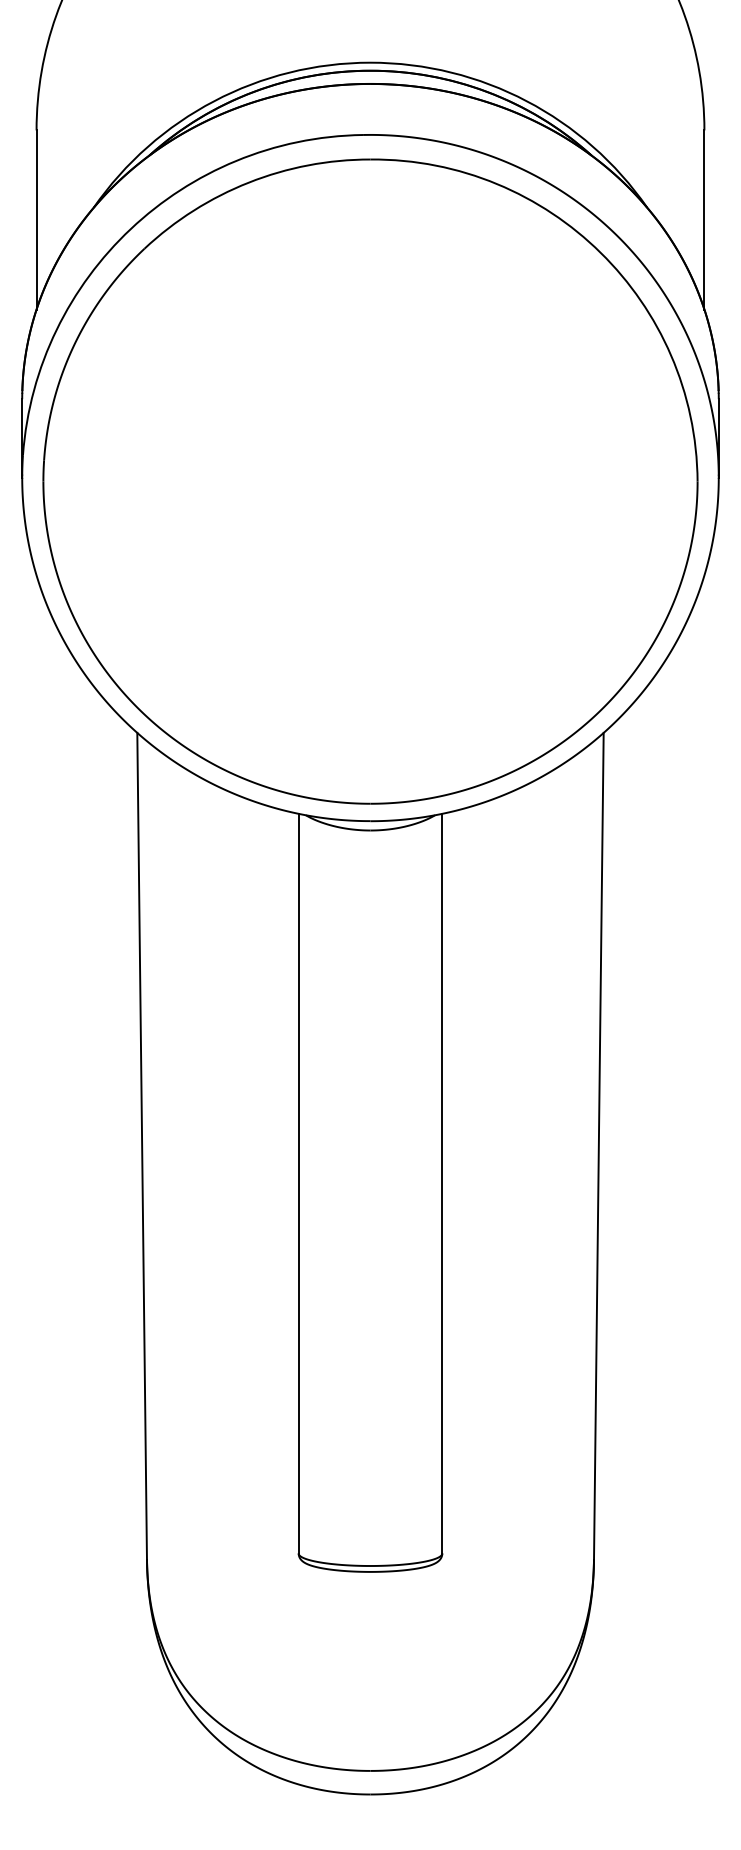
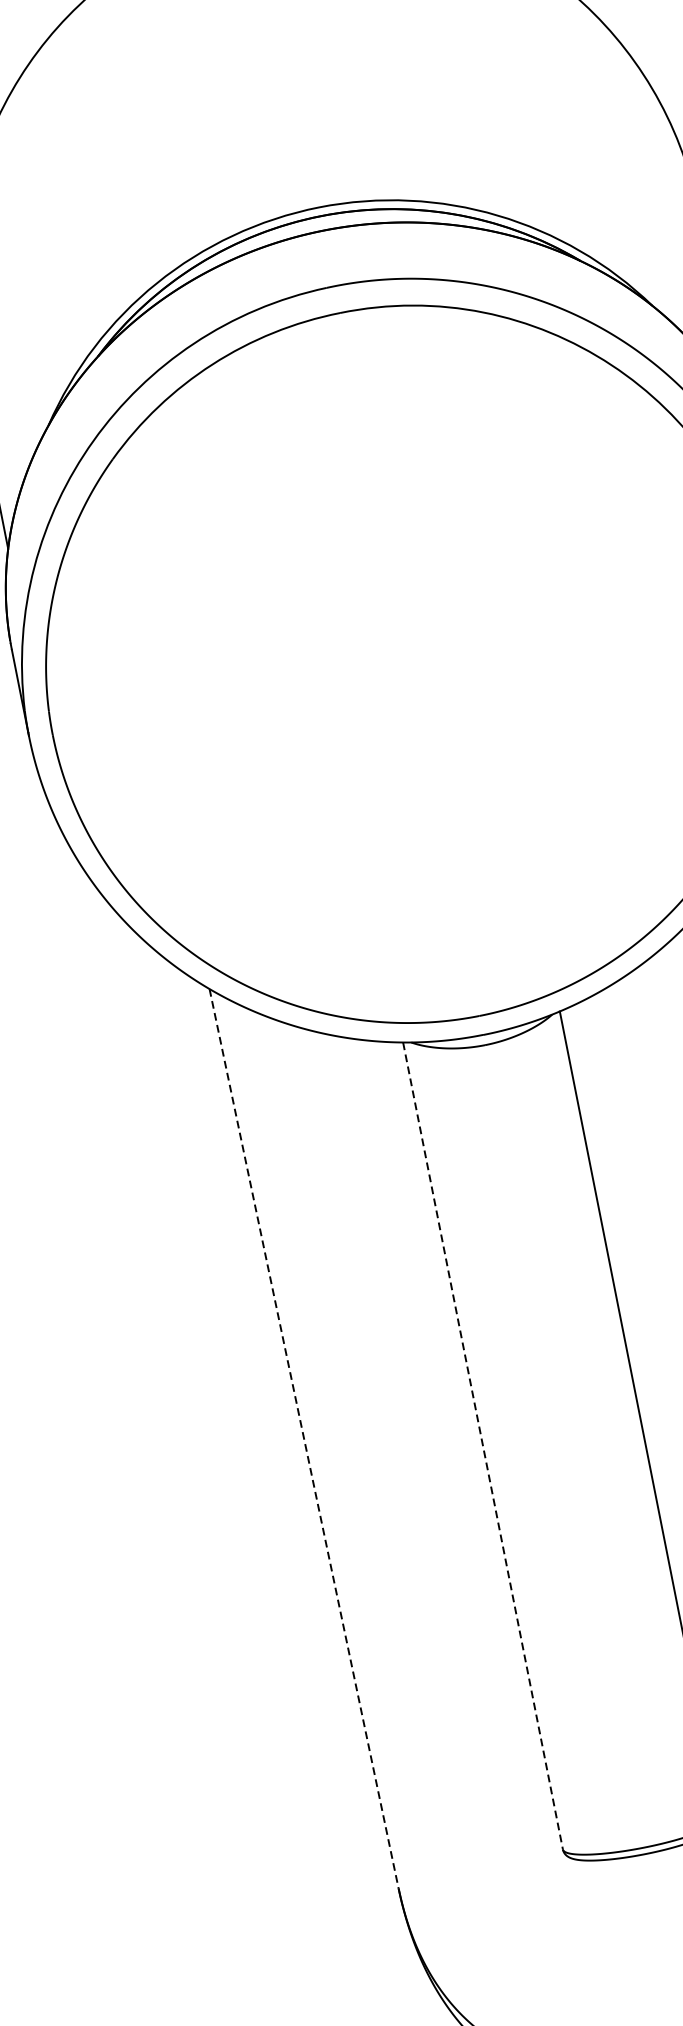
line: (142, 1146) -> (304, 1439), solid -> dashed
line: (298, 1183) -> (482, 1445), solid -> dashed

